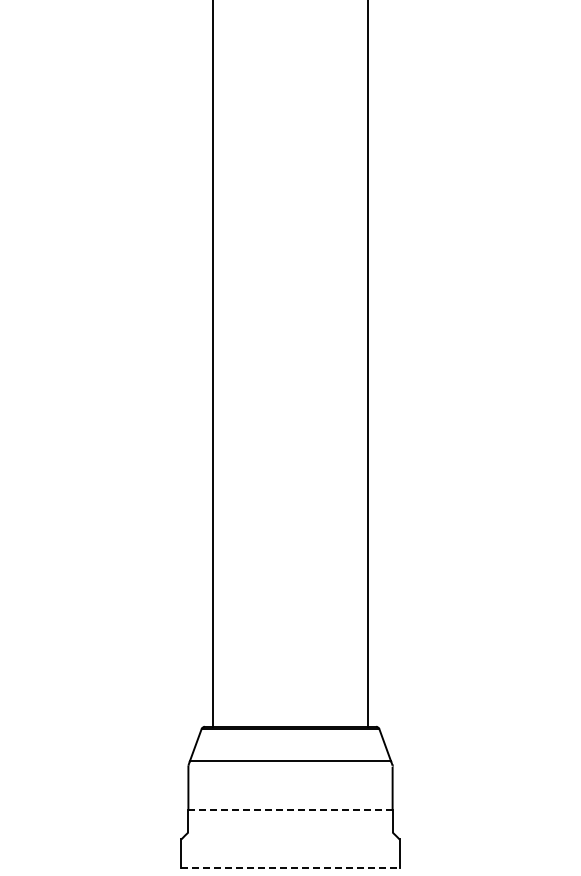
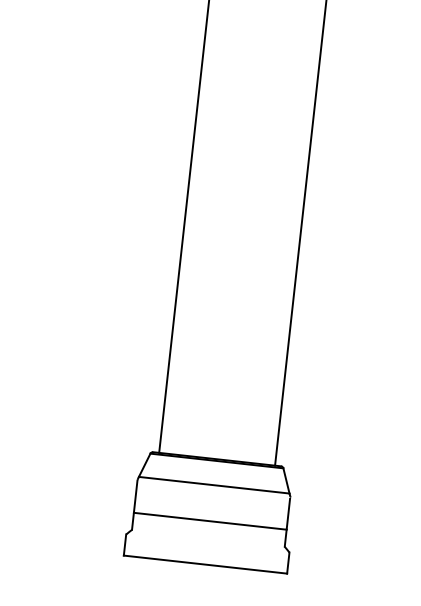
line: (291, 809) -> (211, 521), dashed -> solid
line: (291, 867) -> (206, 564), dashed -> solid

